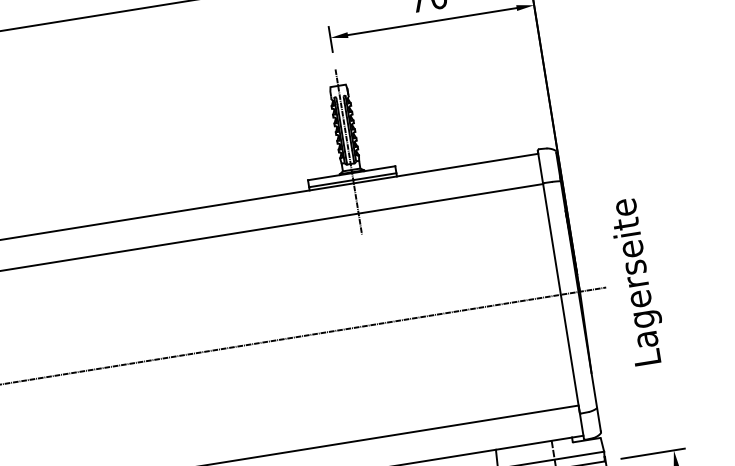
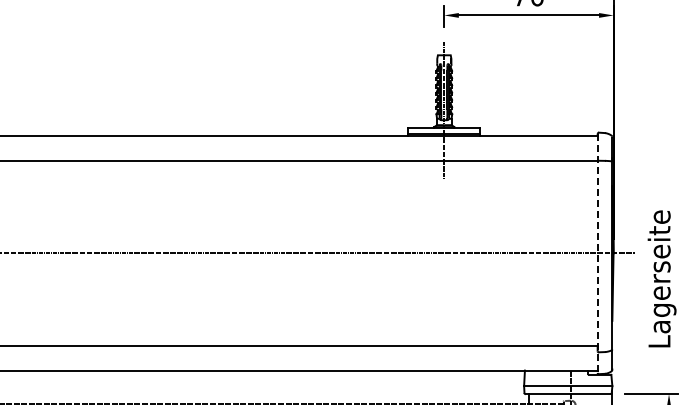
text: (637, 281) -> (661, 278), moved
line: (560, 294) -> (597, 253), solid -> dashed

